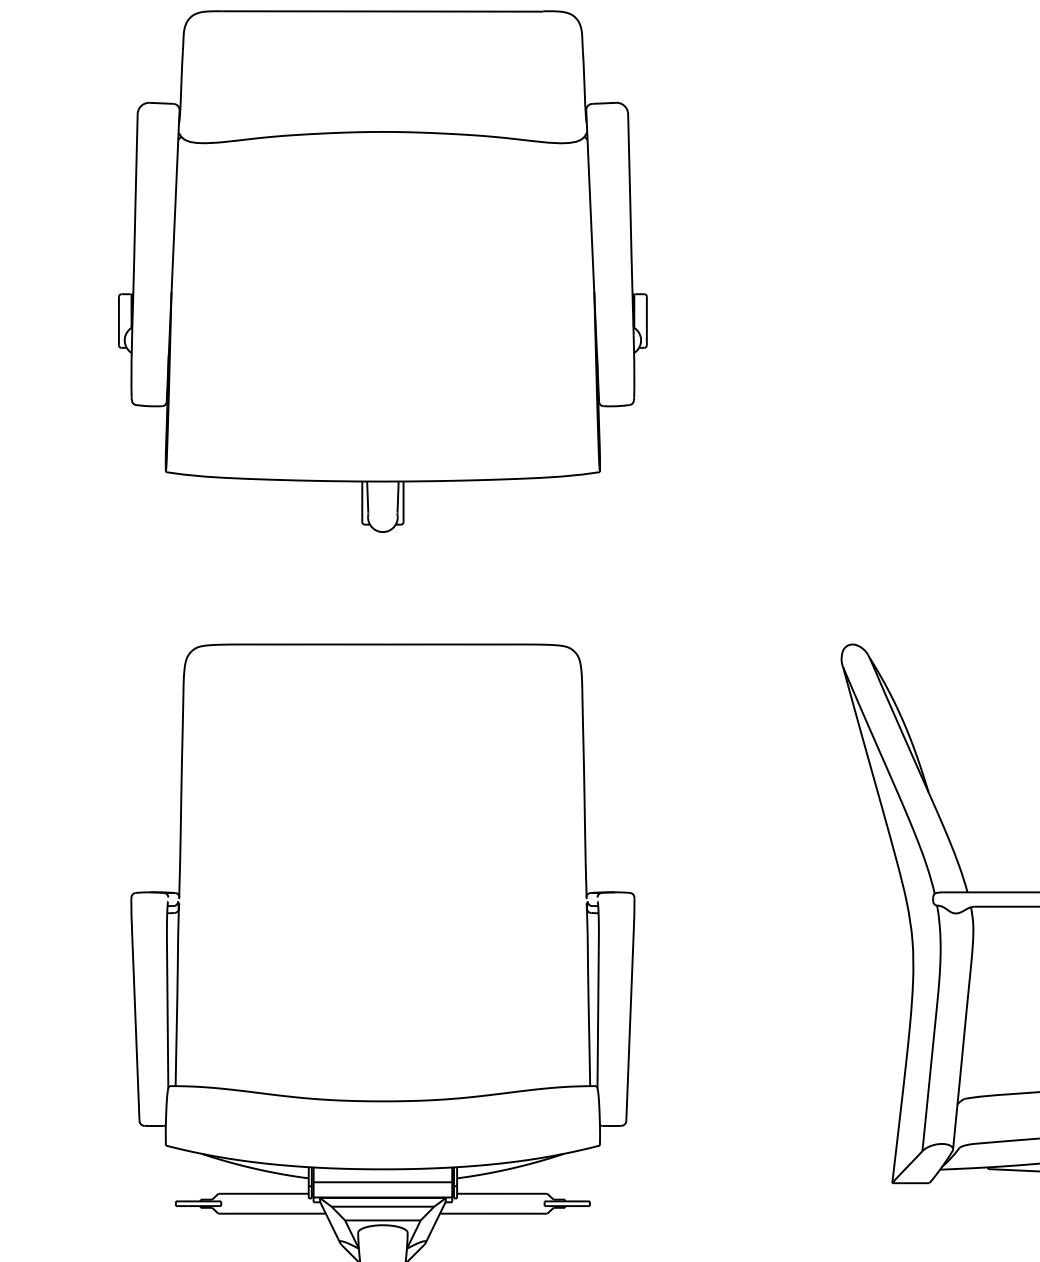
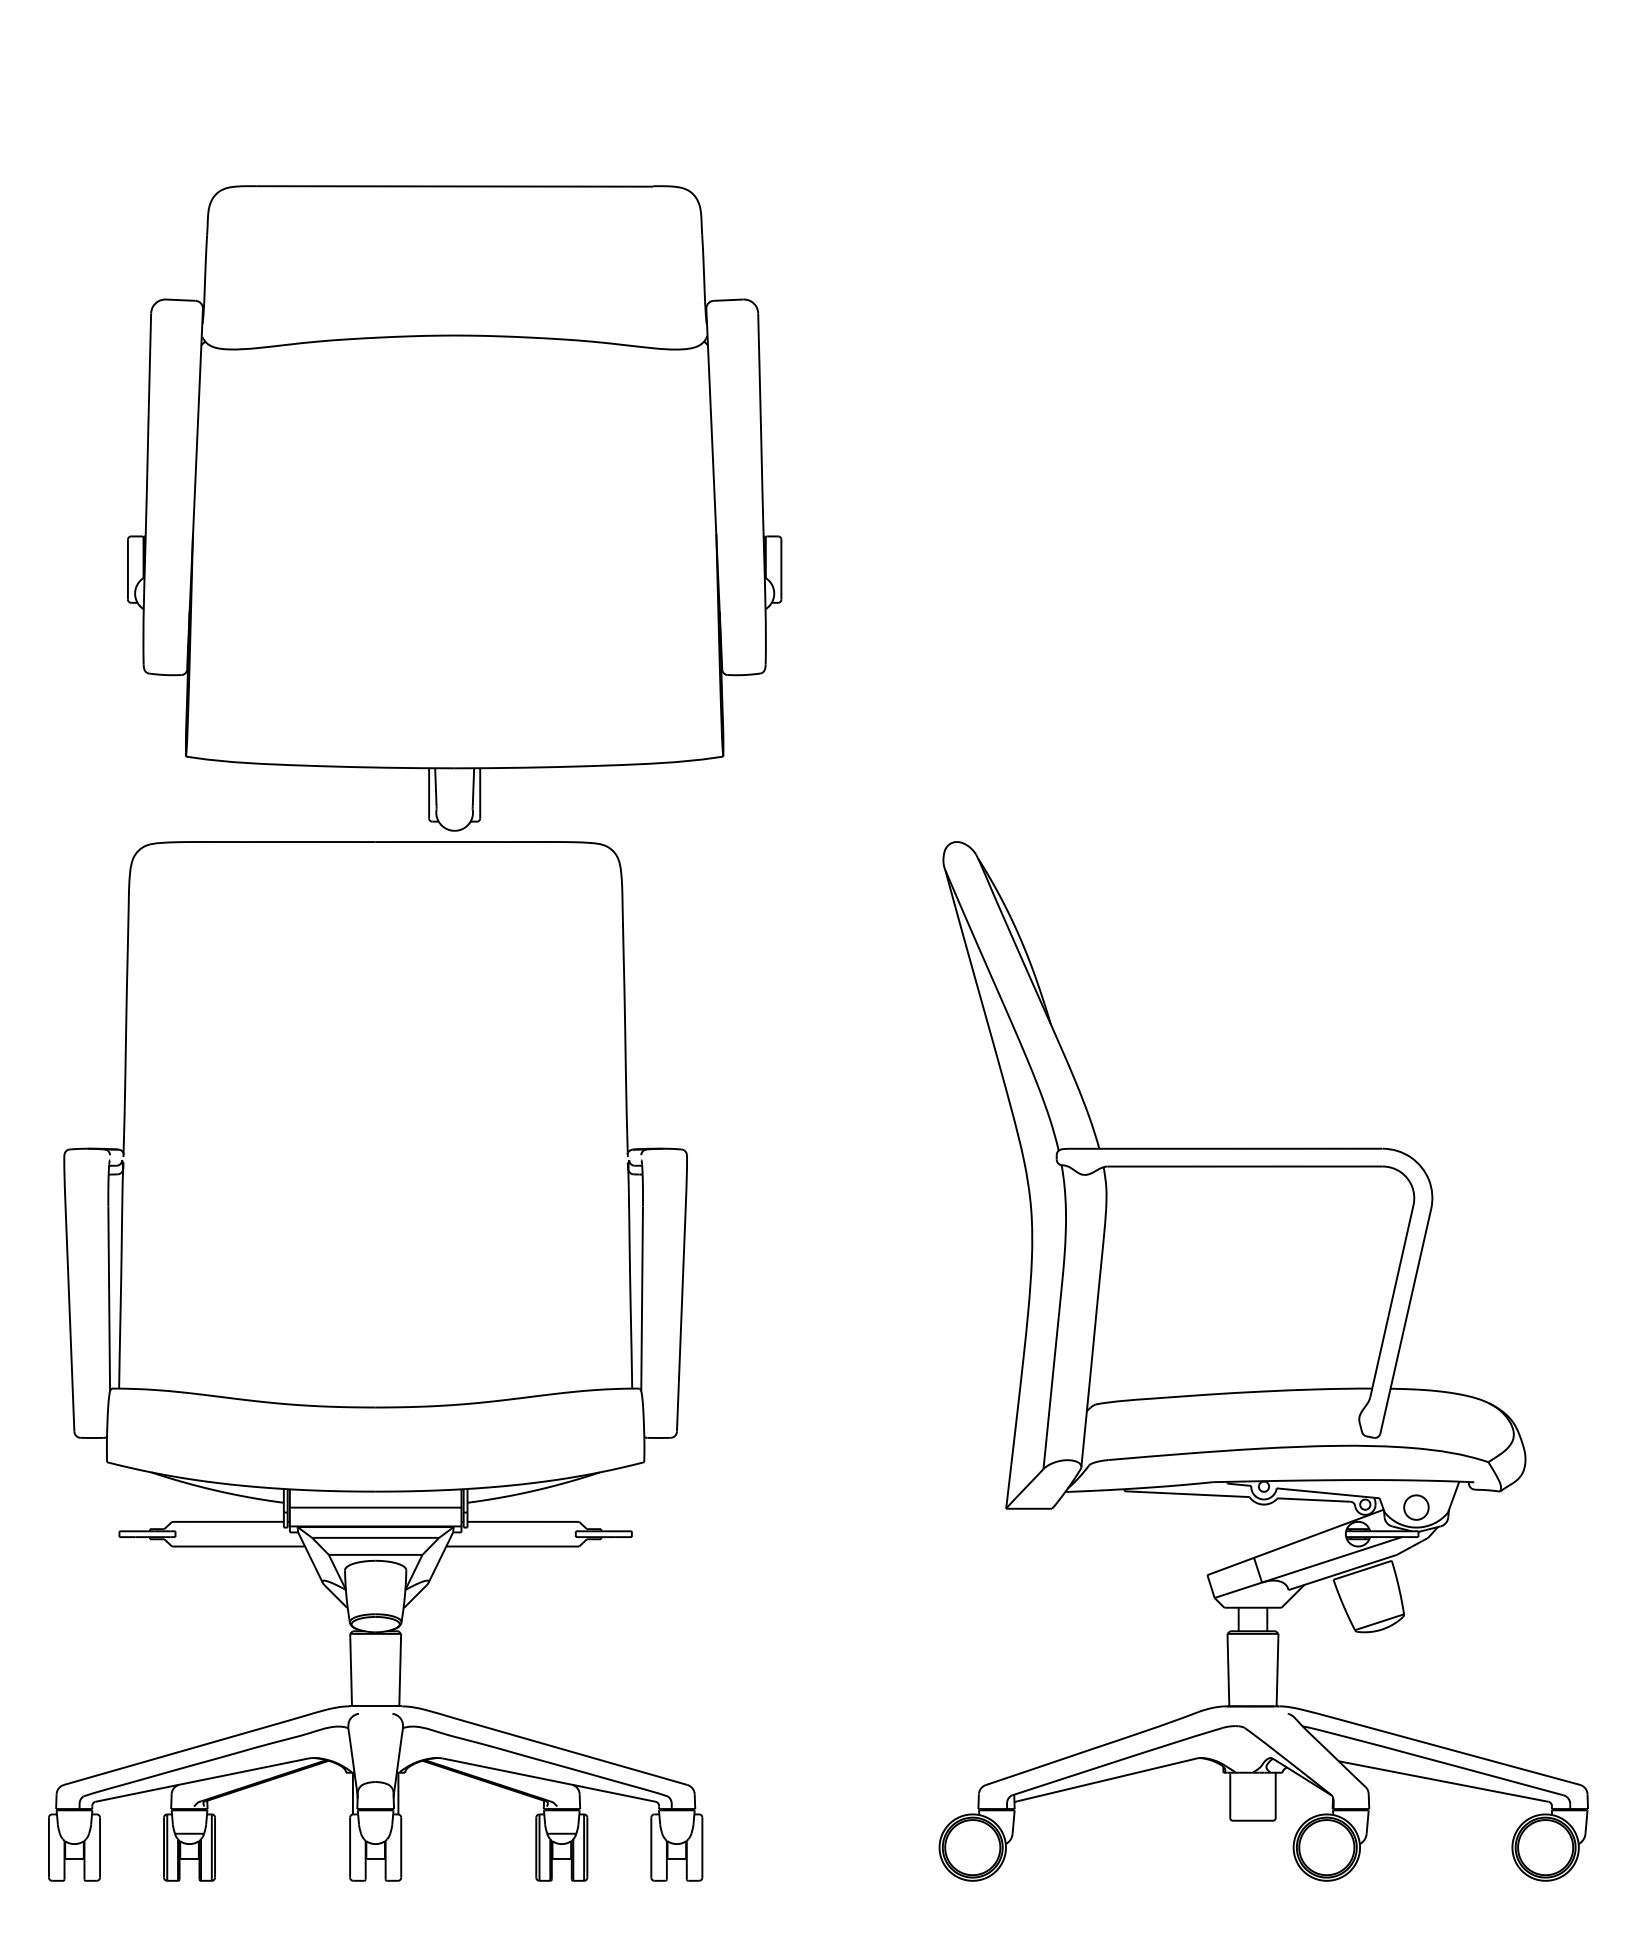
part: (382, 271) -> (454, 508), moved

